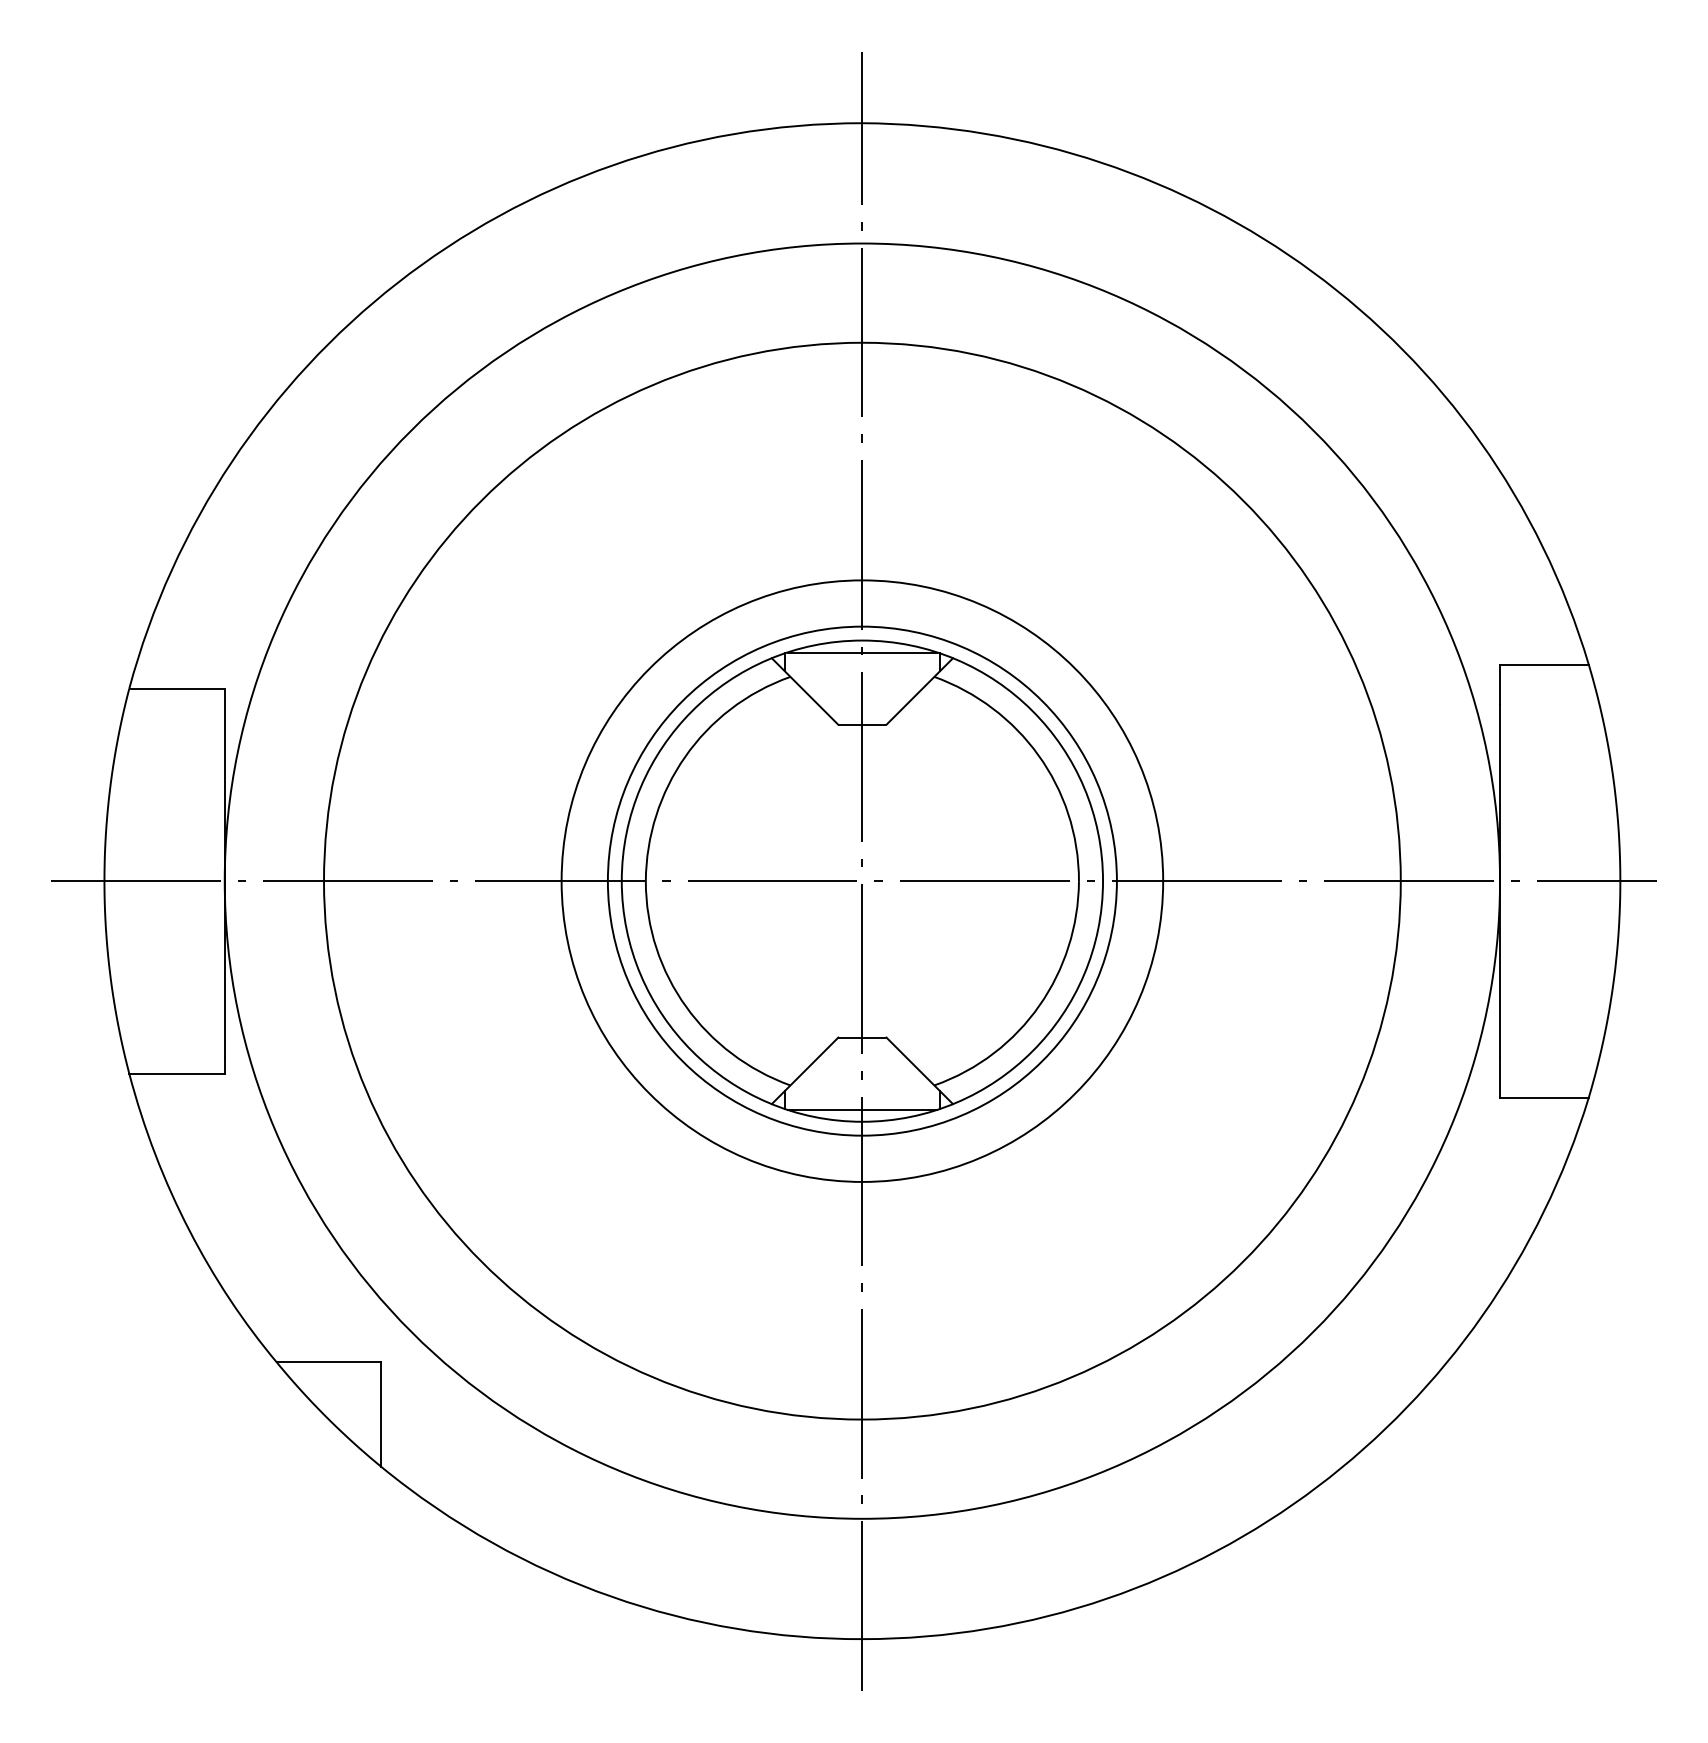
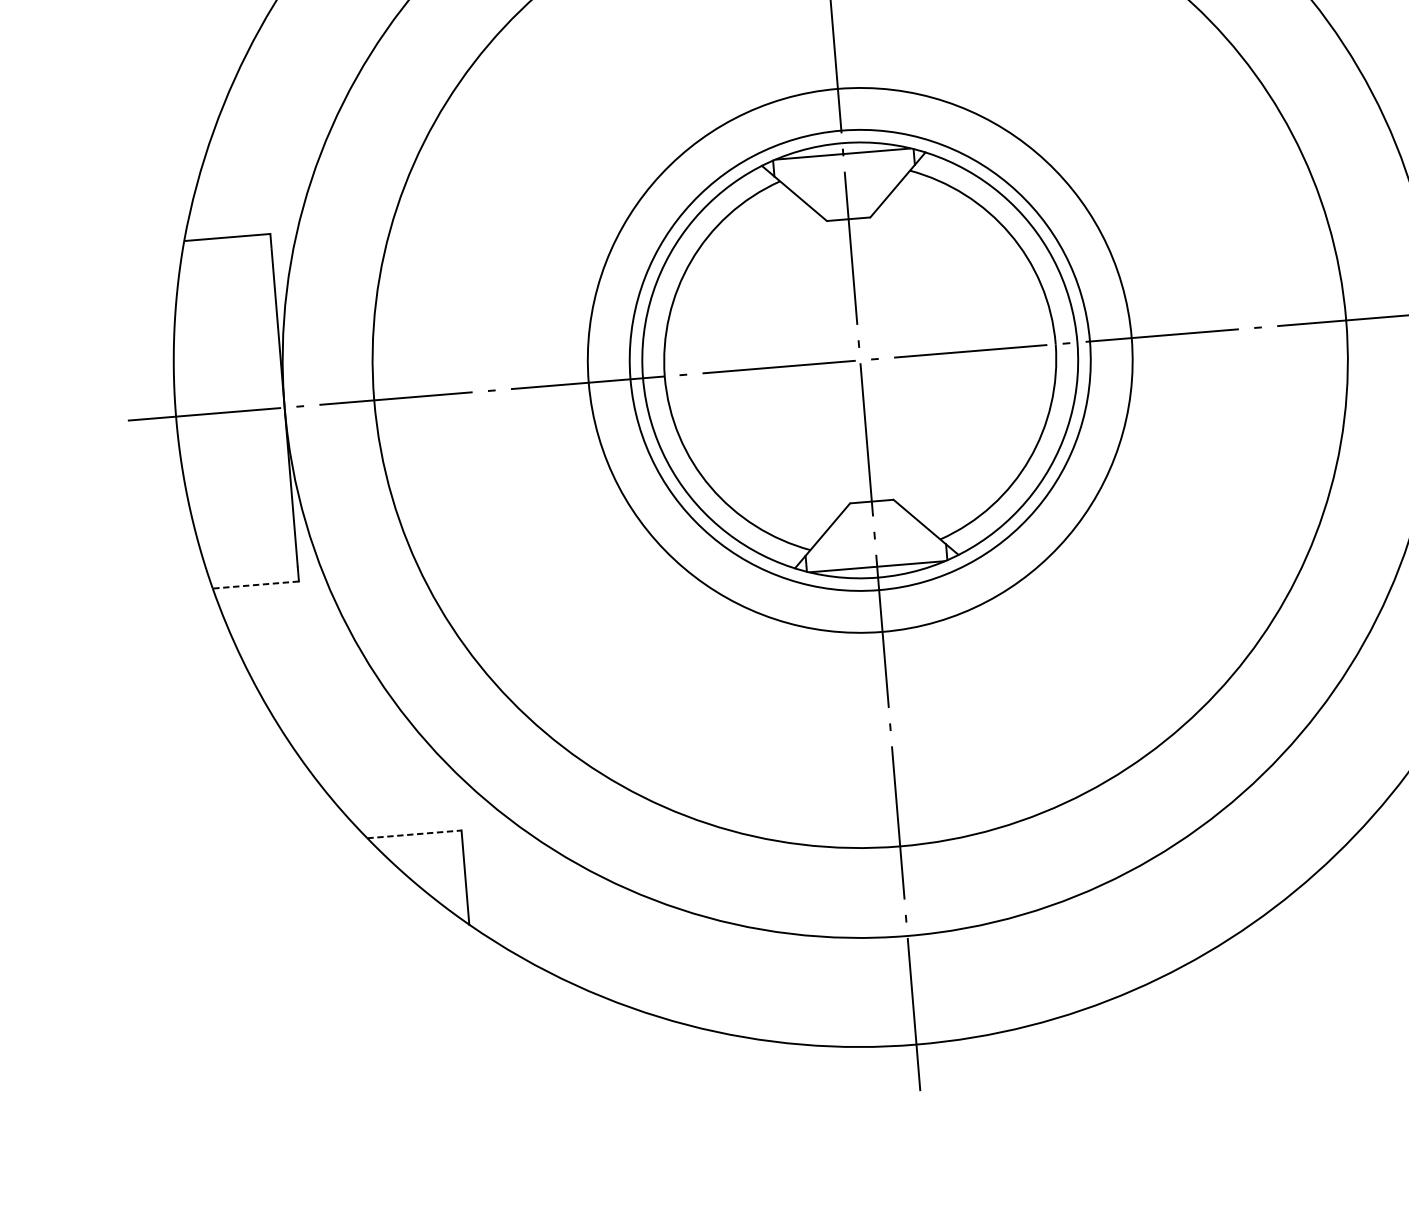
line: (177, 1073) -> (256, 584), solid -> dashed
line: (329, 1362) -> (414, 834), solid -> dashed

